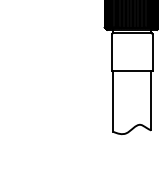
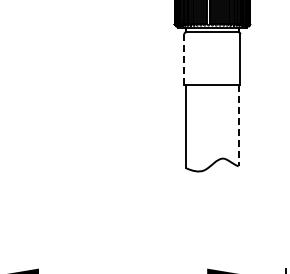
line: (112, 52) -> (184, 59), solid -> dashed
line: (151, 100) -> (238, 125), solid -> dashed

